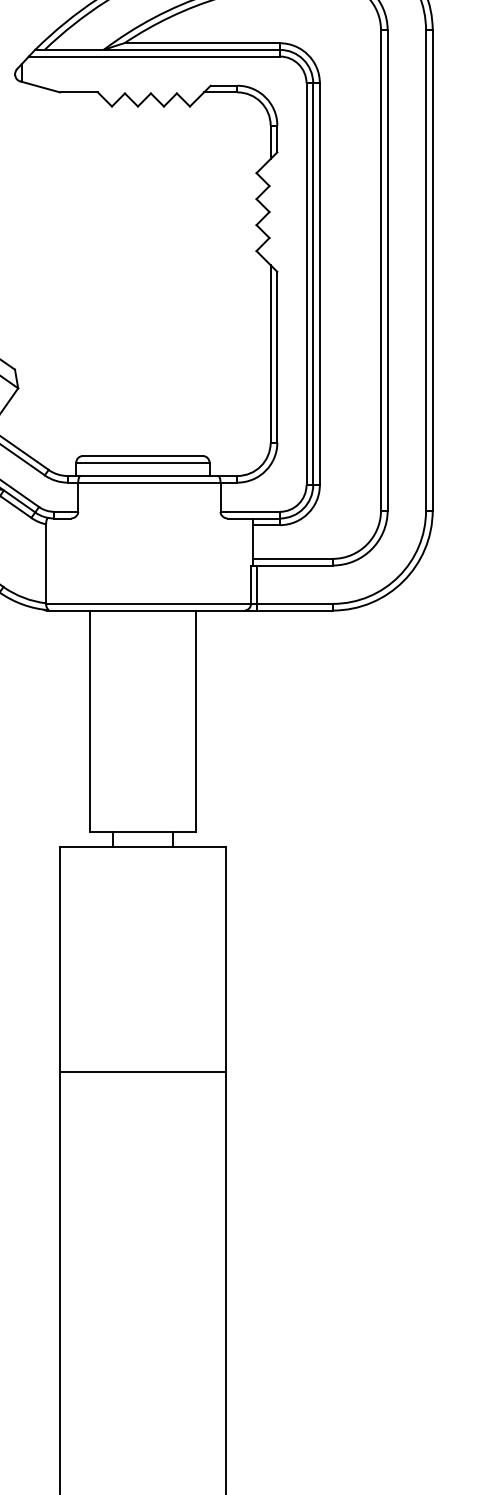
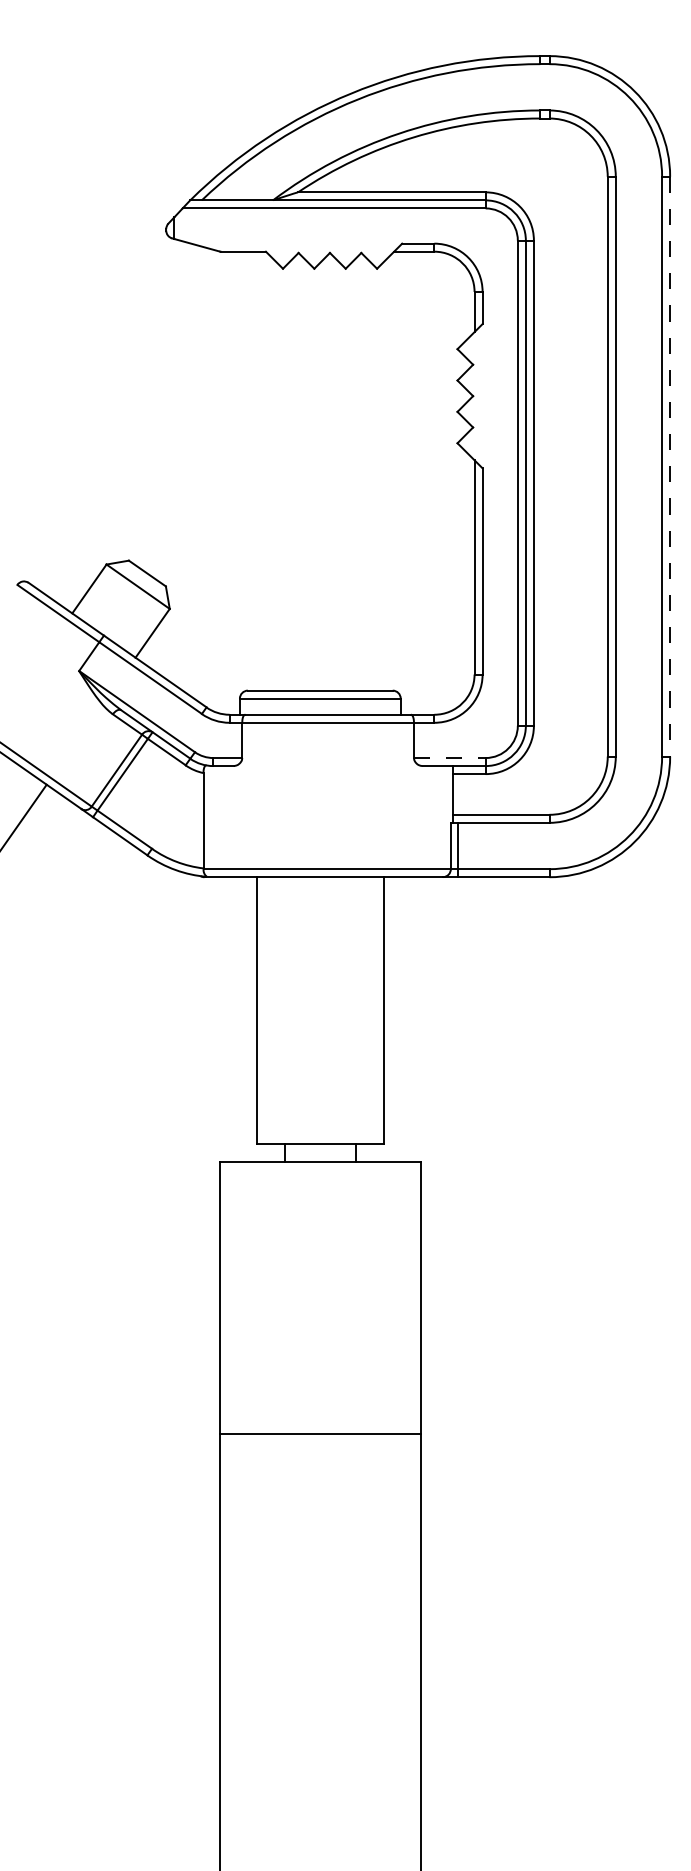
line: (433, 270) -> (670, 466), solid -> dashed
line: (249, 512) -> (449, 758), solid -> dashed

